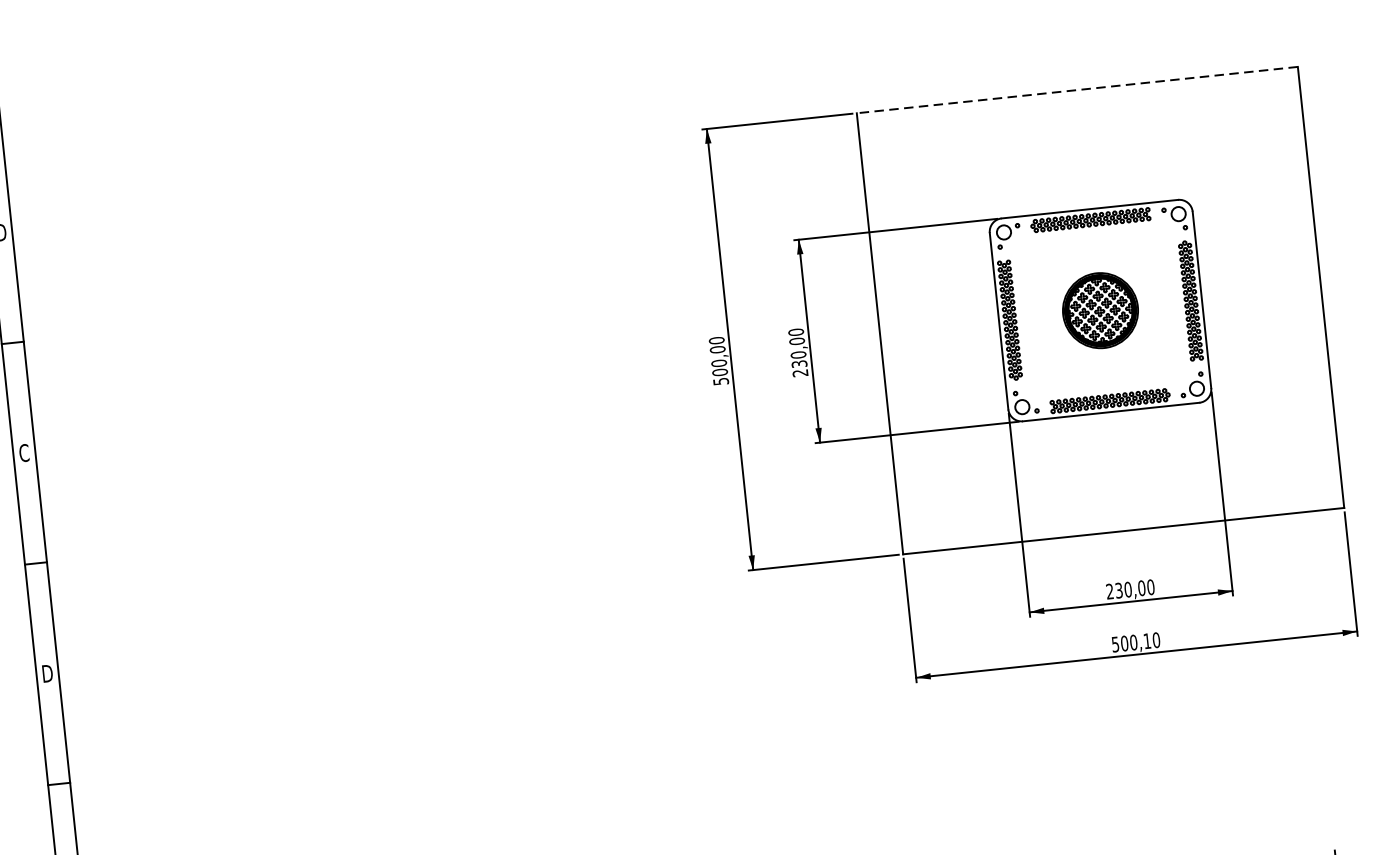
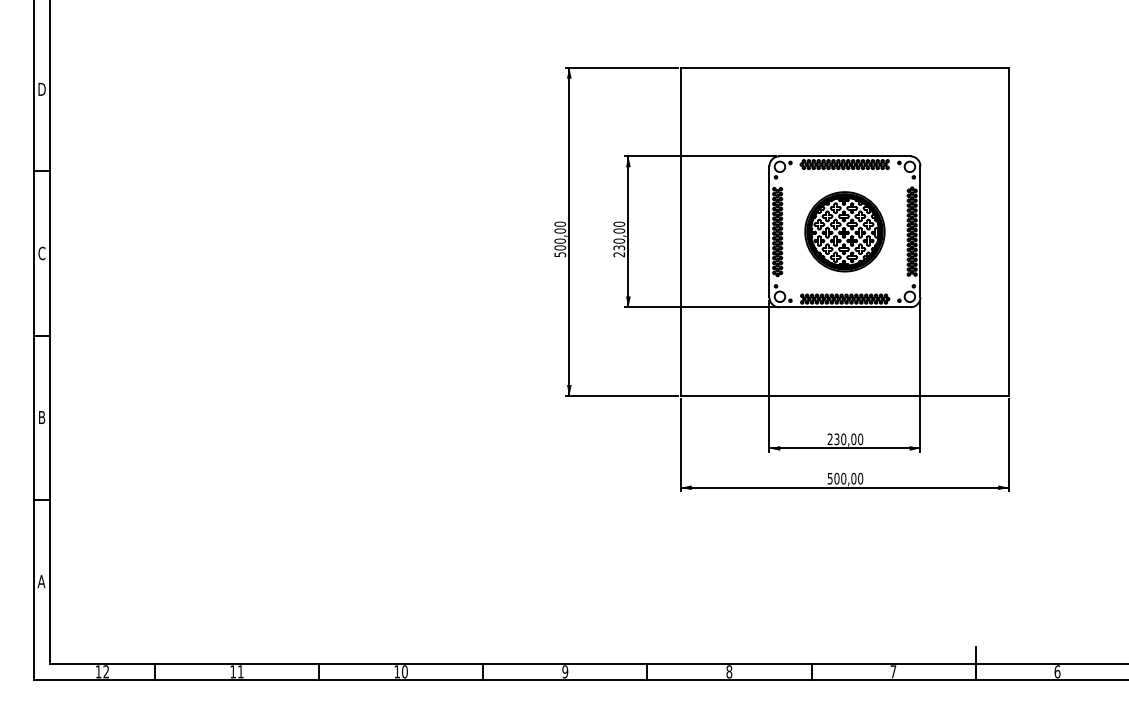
line: (1076, 89) -> (844, 67), dashed -> solid
part: (1099, 310) -> (844, 231), size x1.43
text: (1146, 640) -> (853, 478), 500,10 -> 500,00
text: (46, 673) -> (41, 417), D -> B

